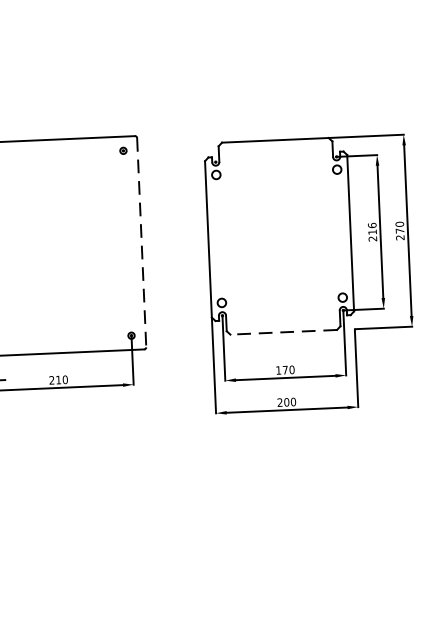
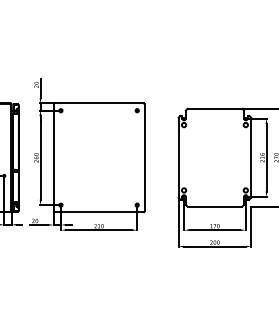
line: (141, 243) -> (144, 158), dashed -> solid
line: (282, 331) -> (214, 206), dashed -> solid

